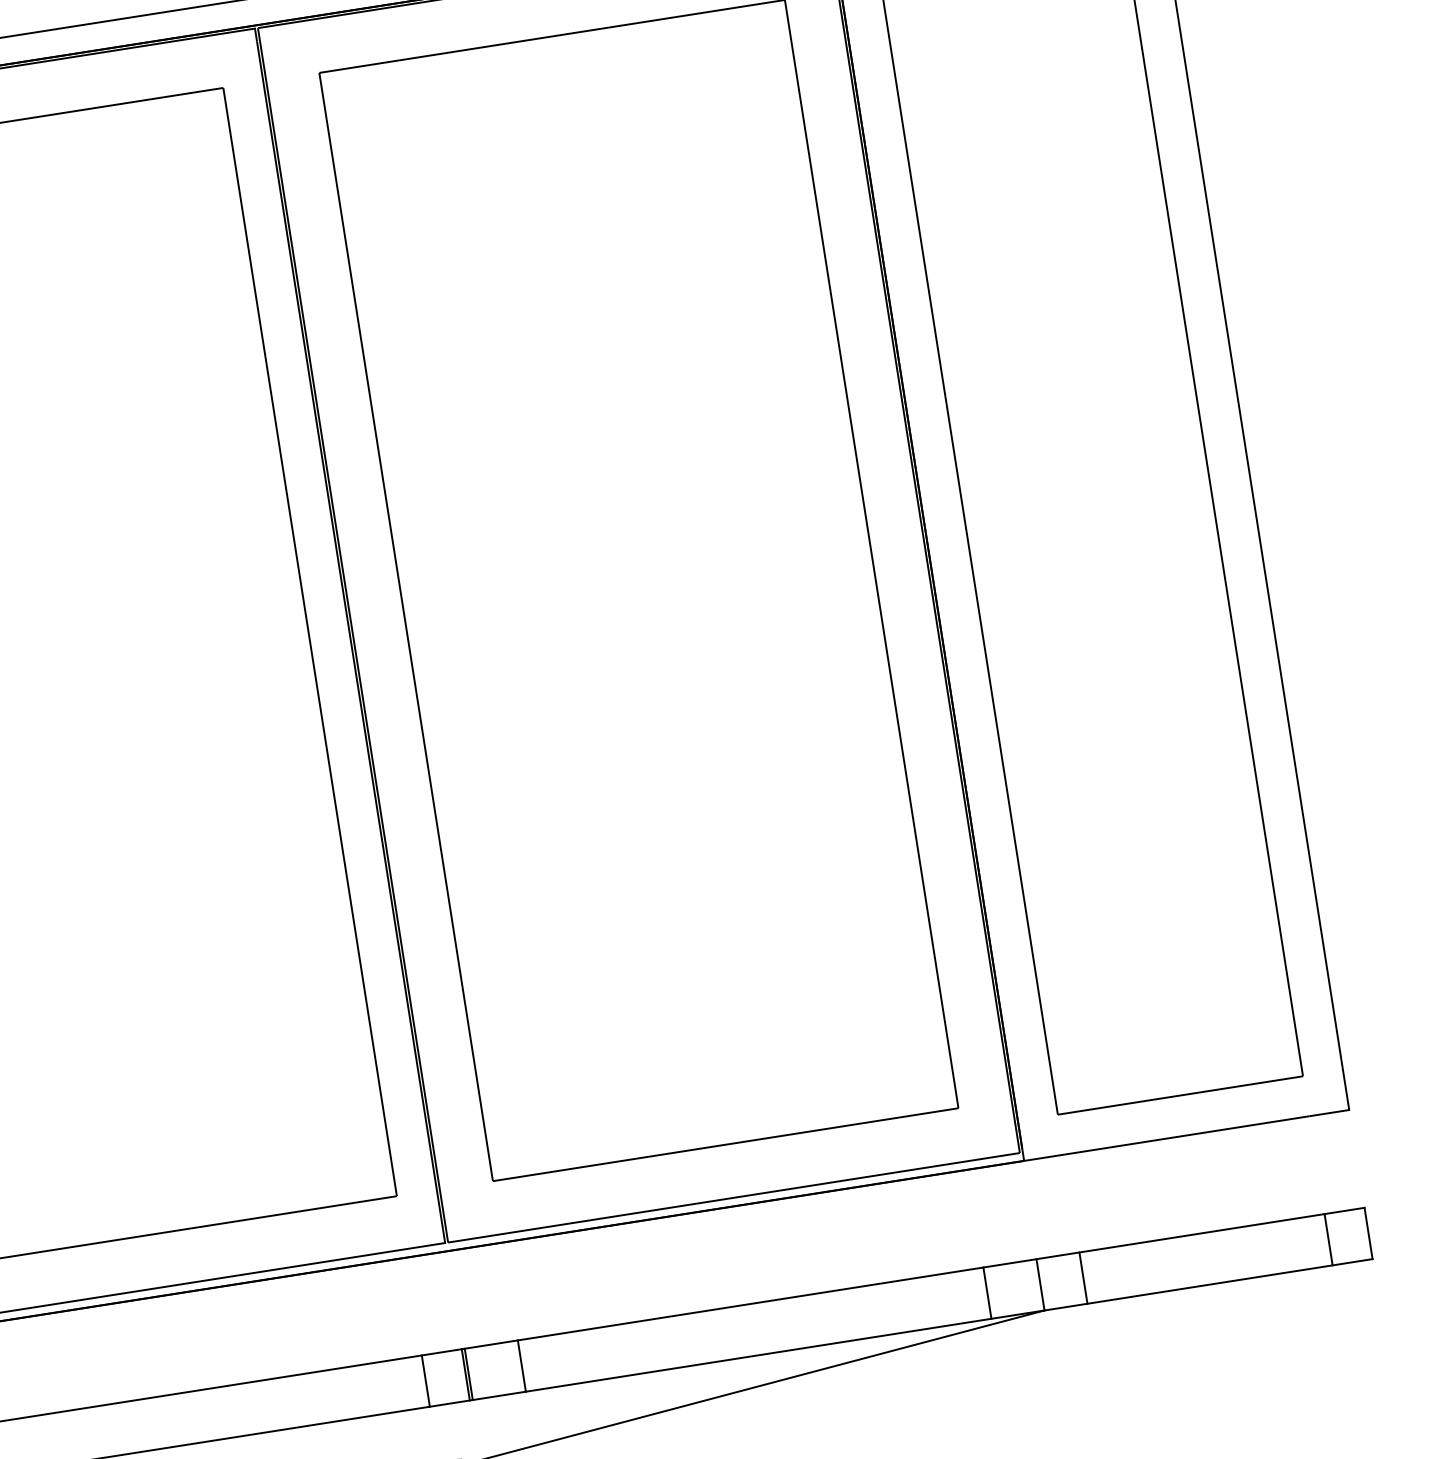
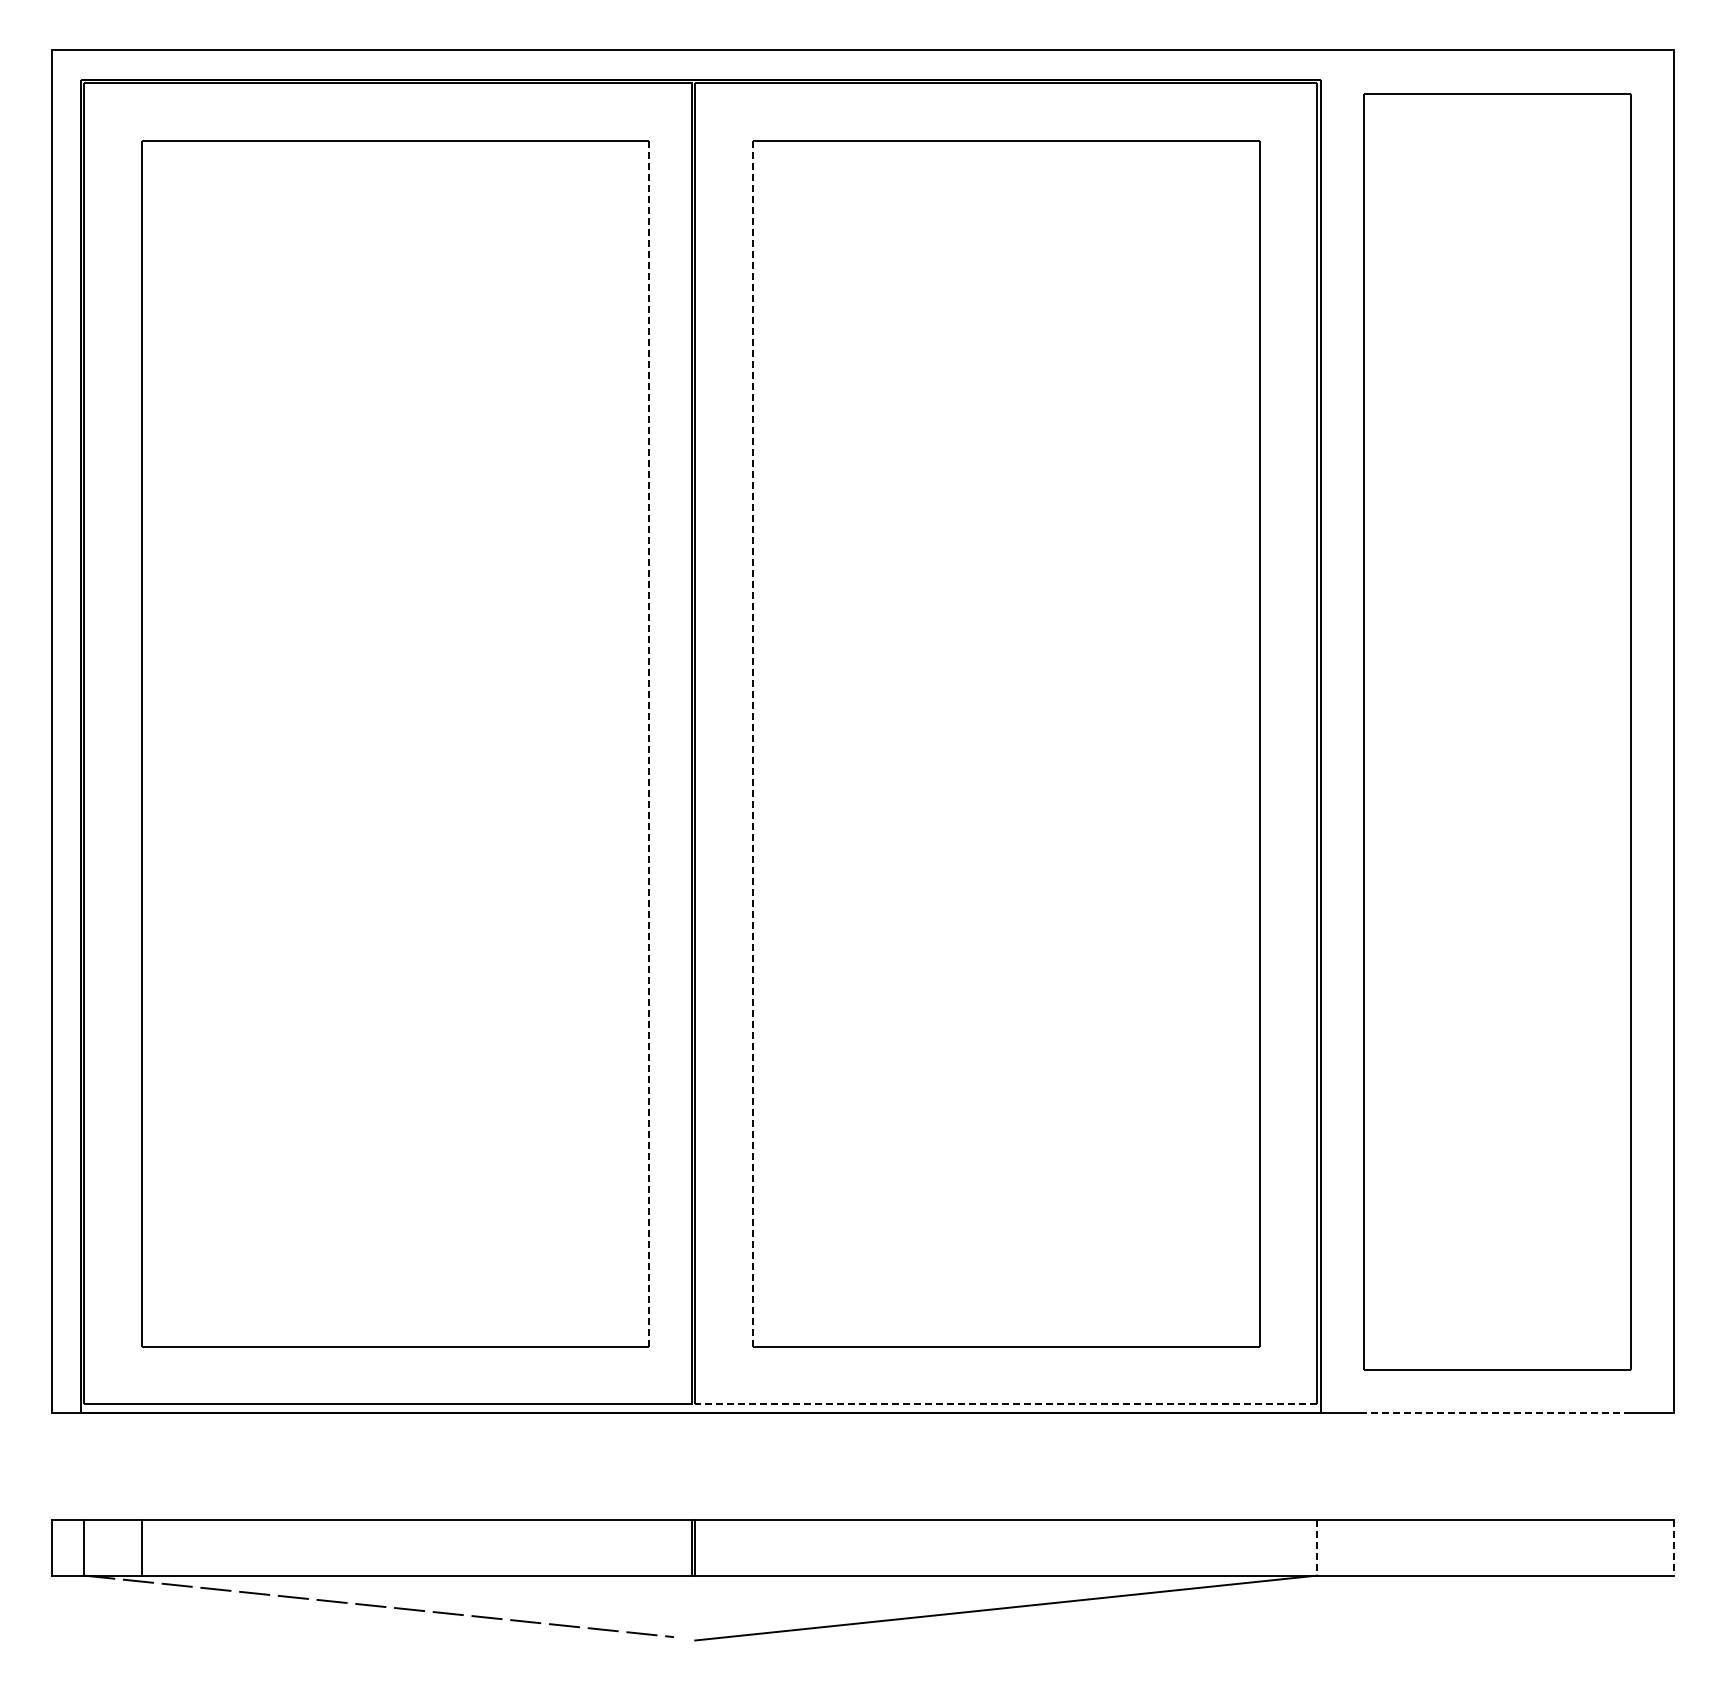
line: (405, 627) -> (752, 743), solid -> dashed
line: (310, 641) -> (648, 743), solid -> dashed
line: (1185, 1135) -> (1496, 1413), solid -> dashed
line: (733, 1198) -> (1005, 1404), solid -> dashed
line: (1368, 1233) -> (1674, 1547), solid -> dashed
line: (1328, 1239) -> (1630, 1547), removed
line: (1083, 1277) -> (1364, 1547), removed
line: (1040, 1284) -> (1317, 1547), solid -> dashed
line: (987, 1292) -> (1259, 1547), removed
line: (521, 1365) -> (752, 1547), removed
line: (425, 1380) -> (648, 1547), removed

